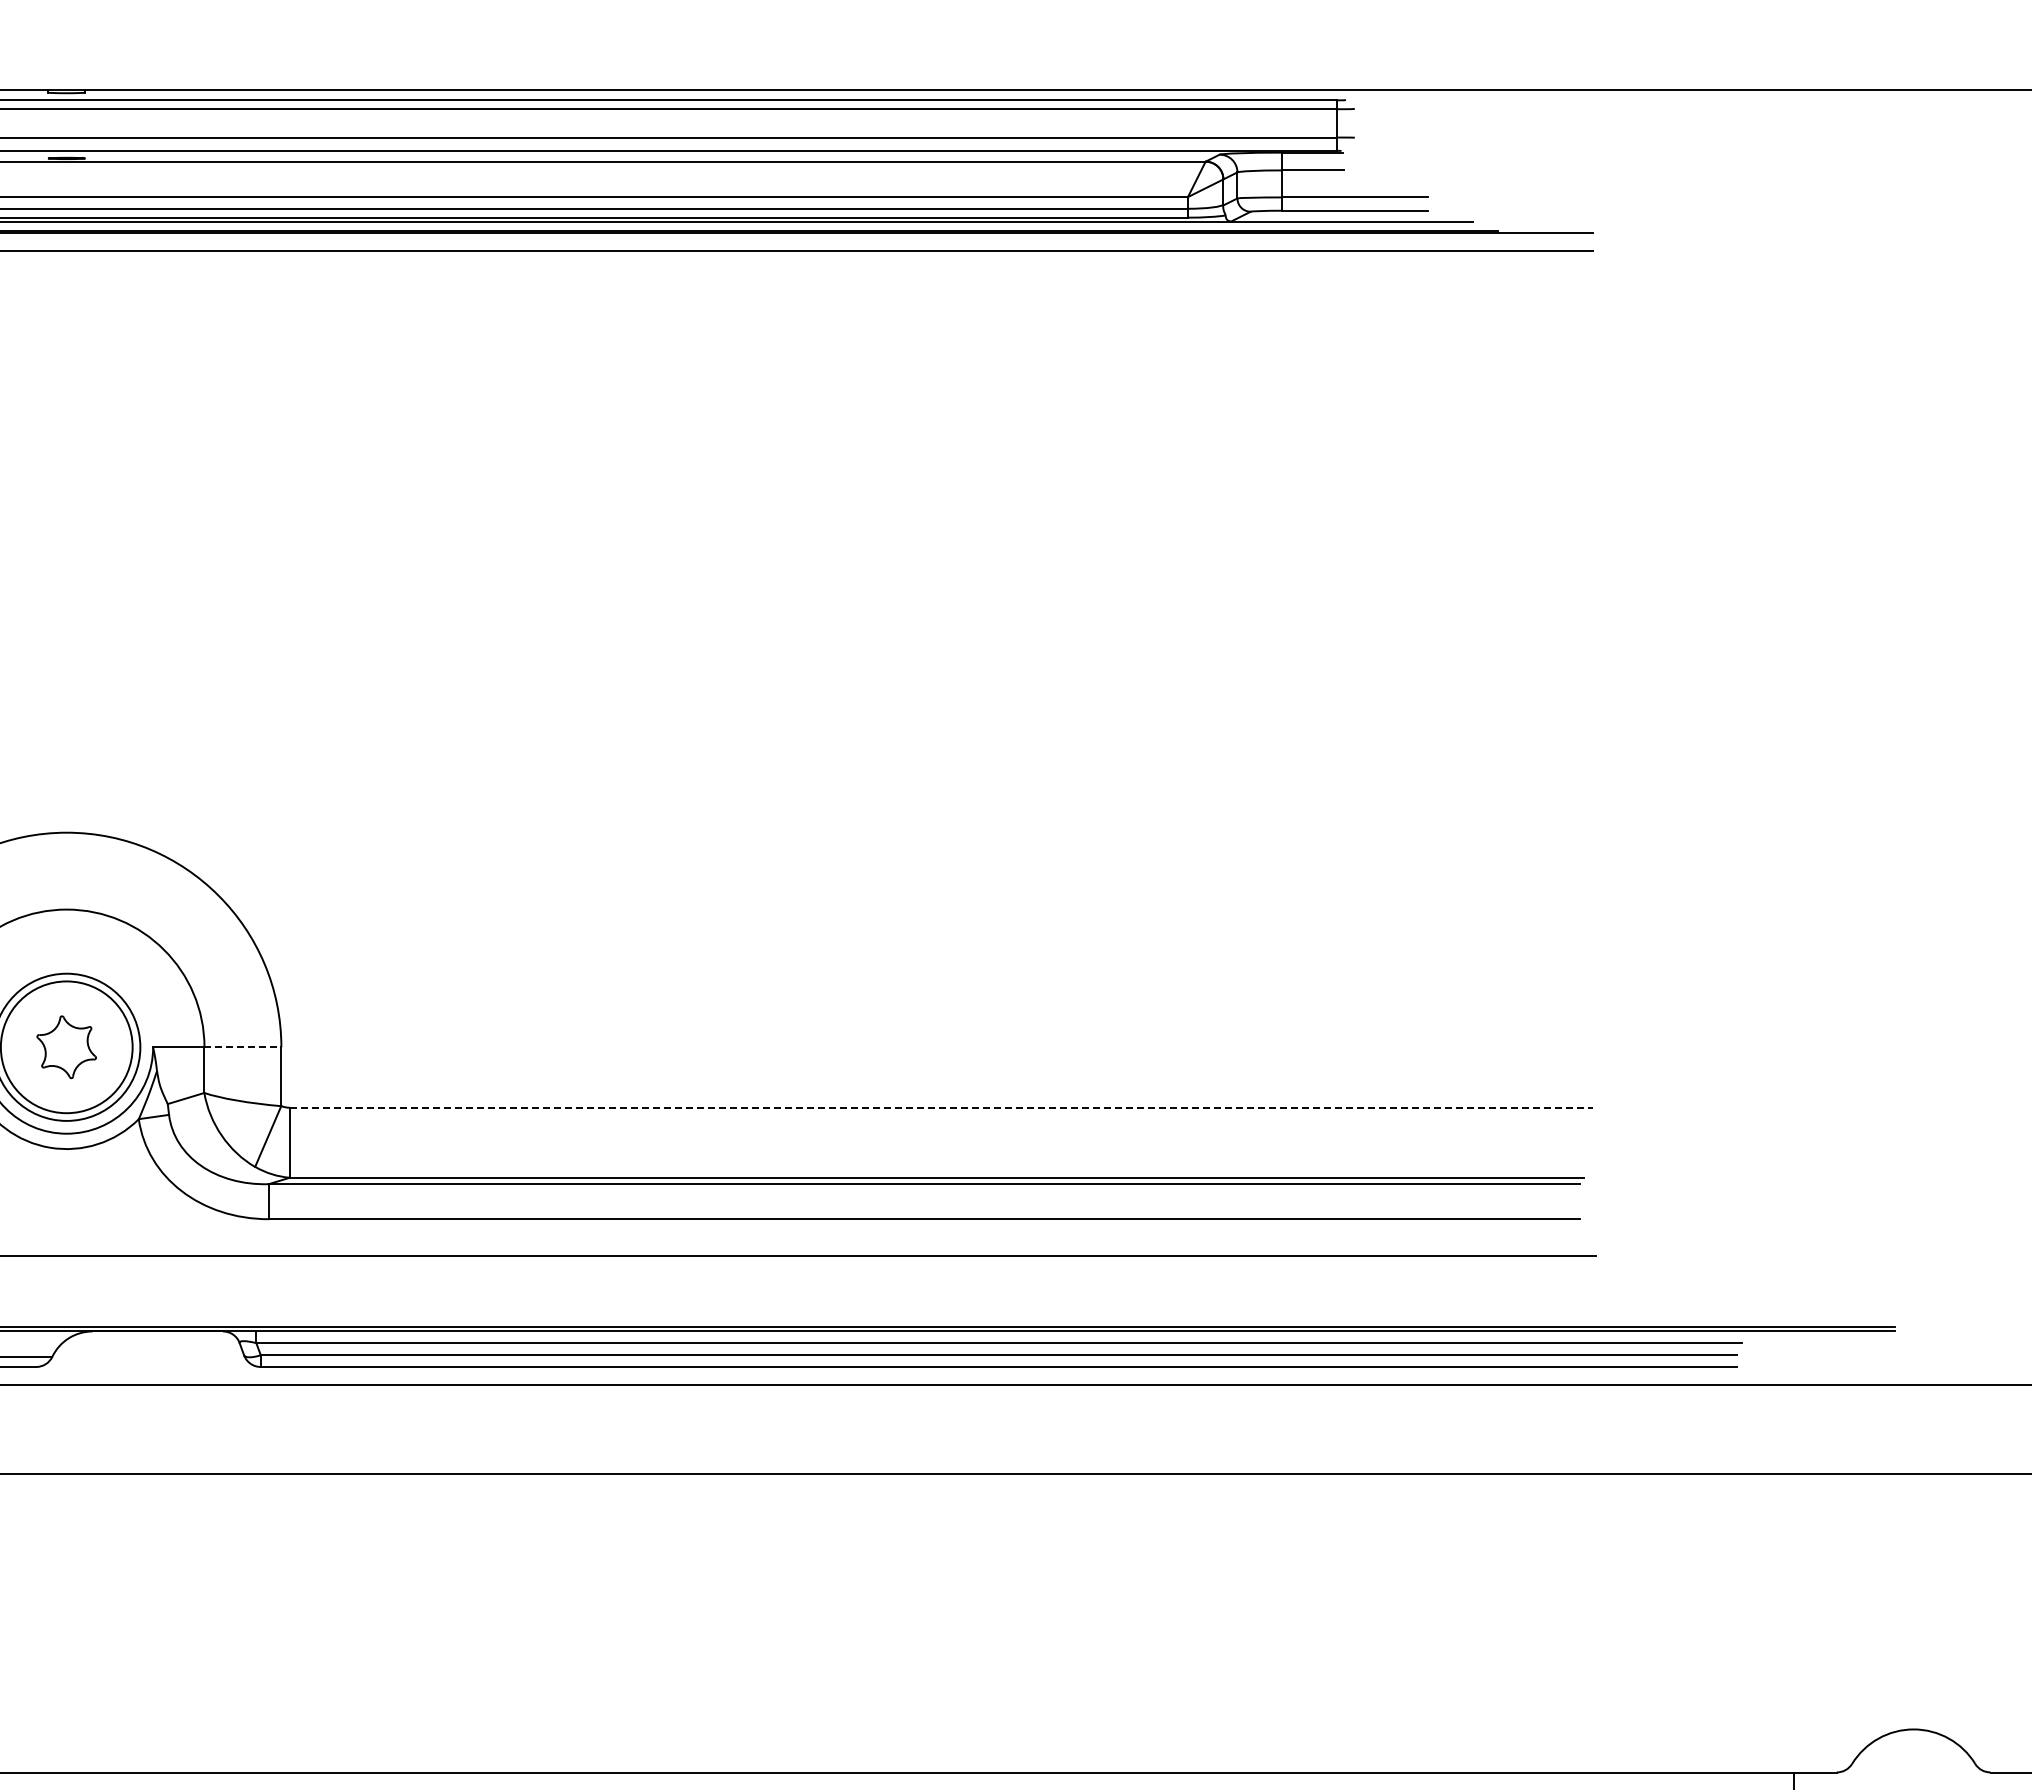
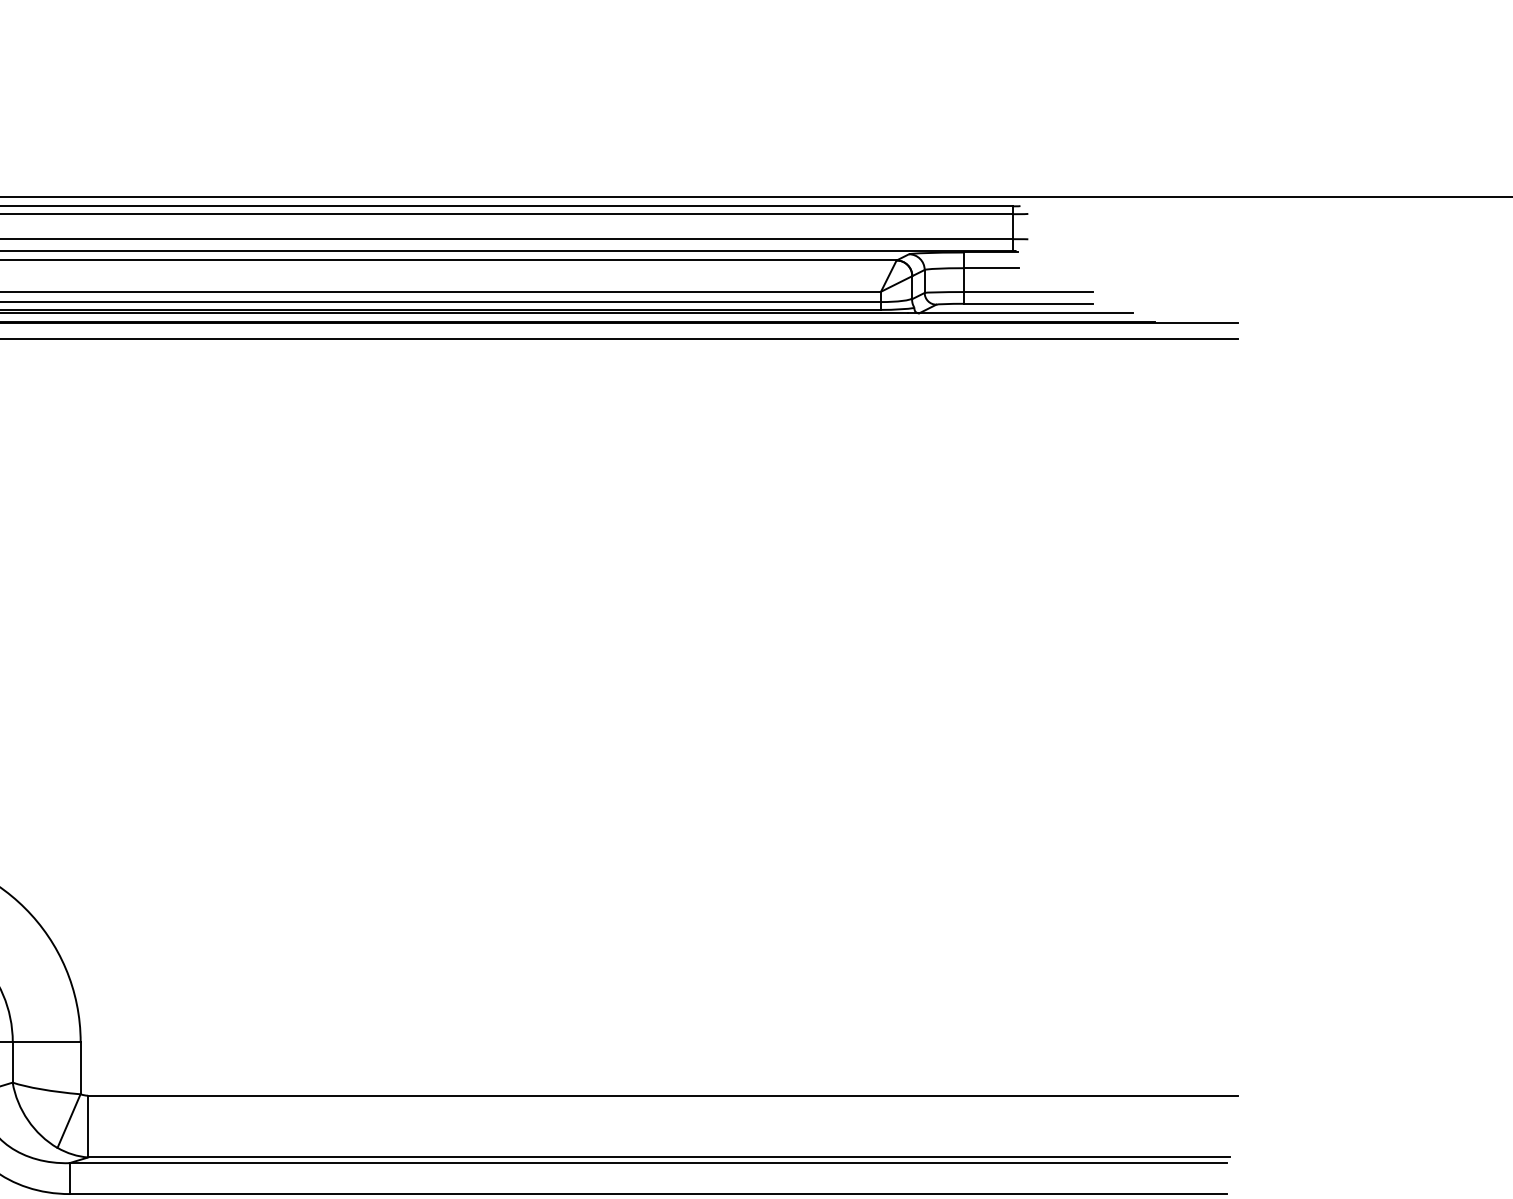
line: (243, 1047) -> (47, 1042), dashed -> solid
line: (941, 1107) -> (663, 1095), dashed -> solid

